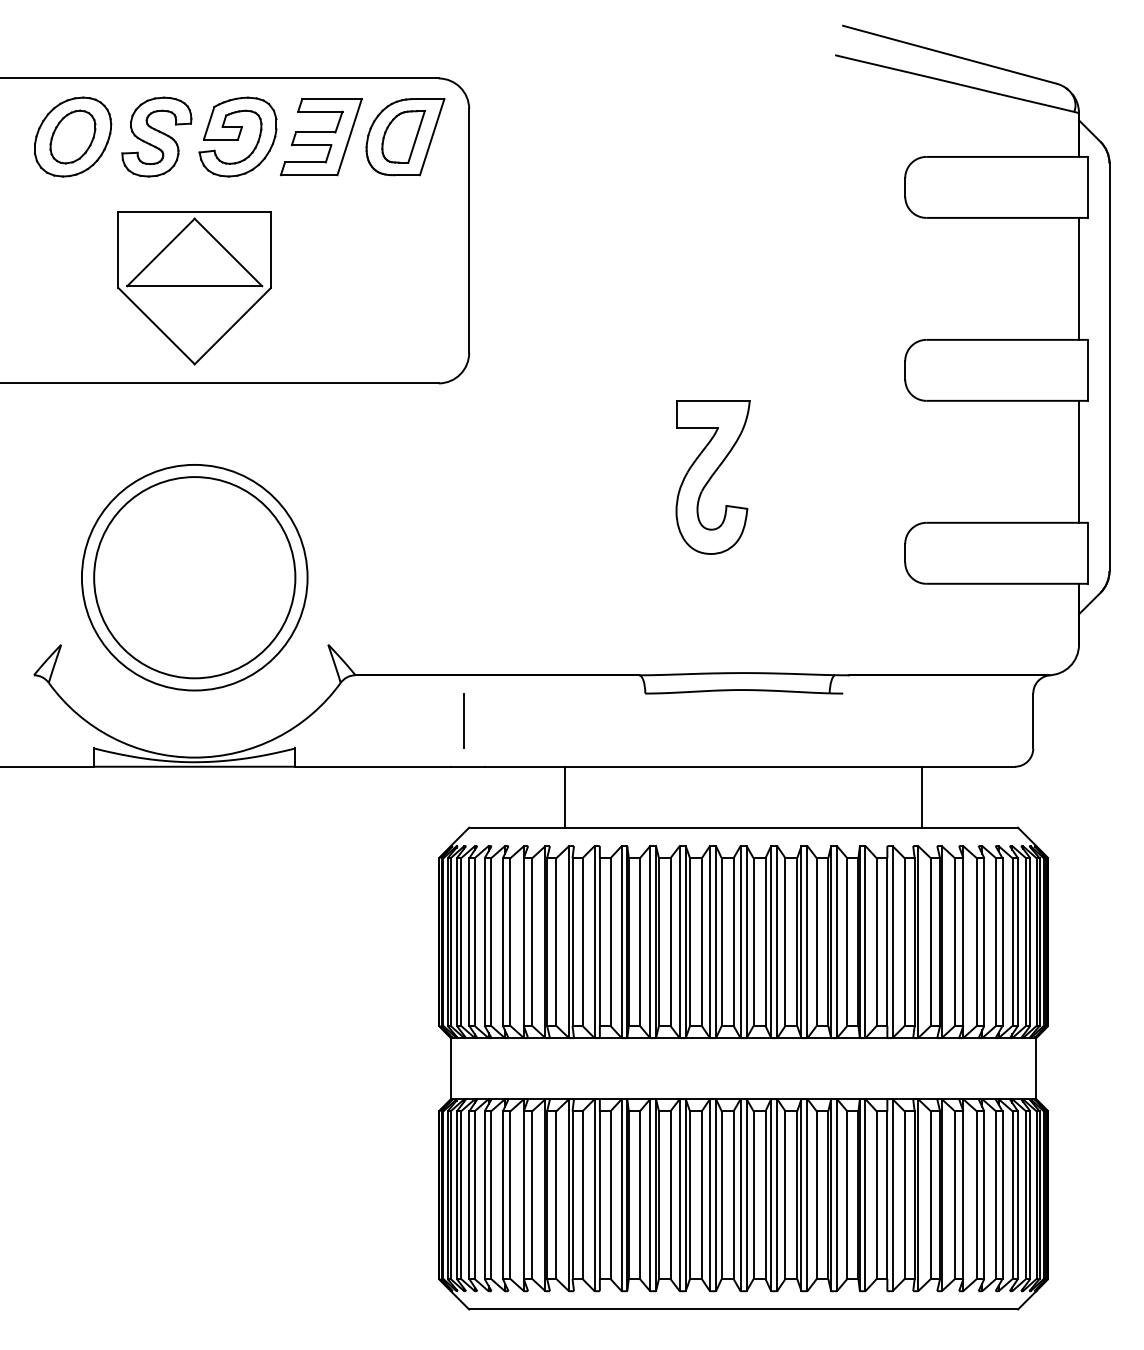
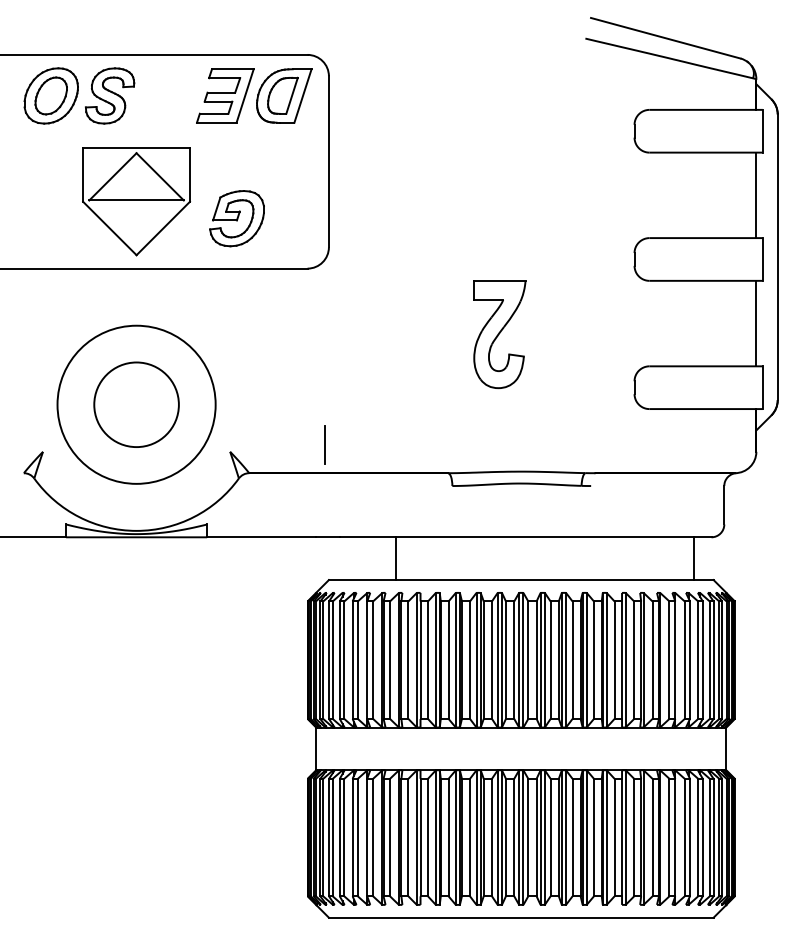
part: (237, 136) -> (236, 218), moved
circle: (194, 577) -> (136, 404), size x0.6
line: (463, 720) -> (324, 444), moved
line: (921, 796) -> (693, 558), moved

